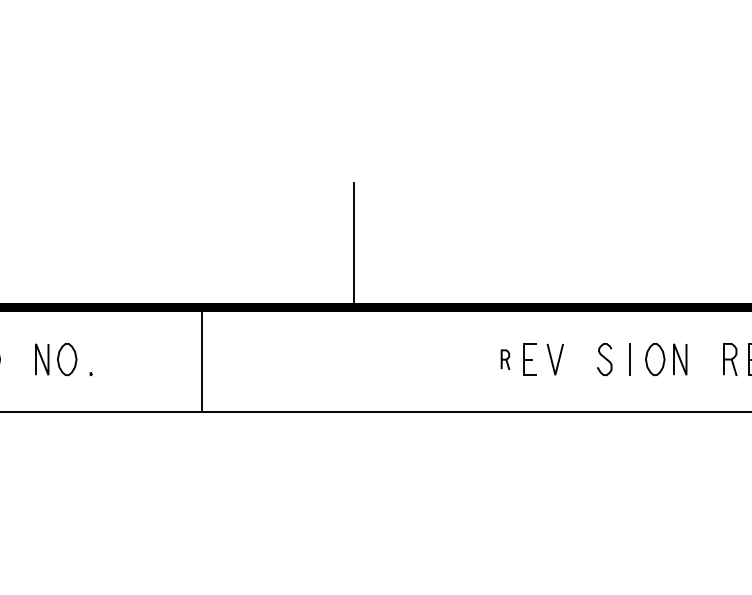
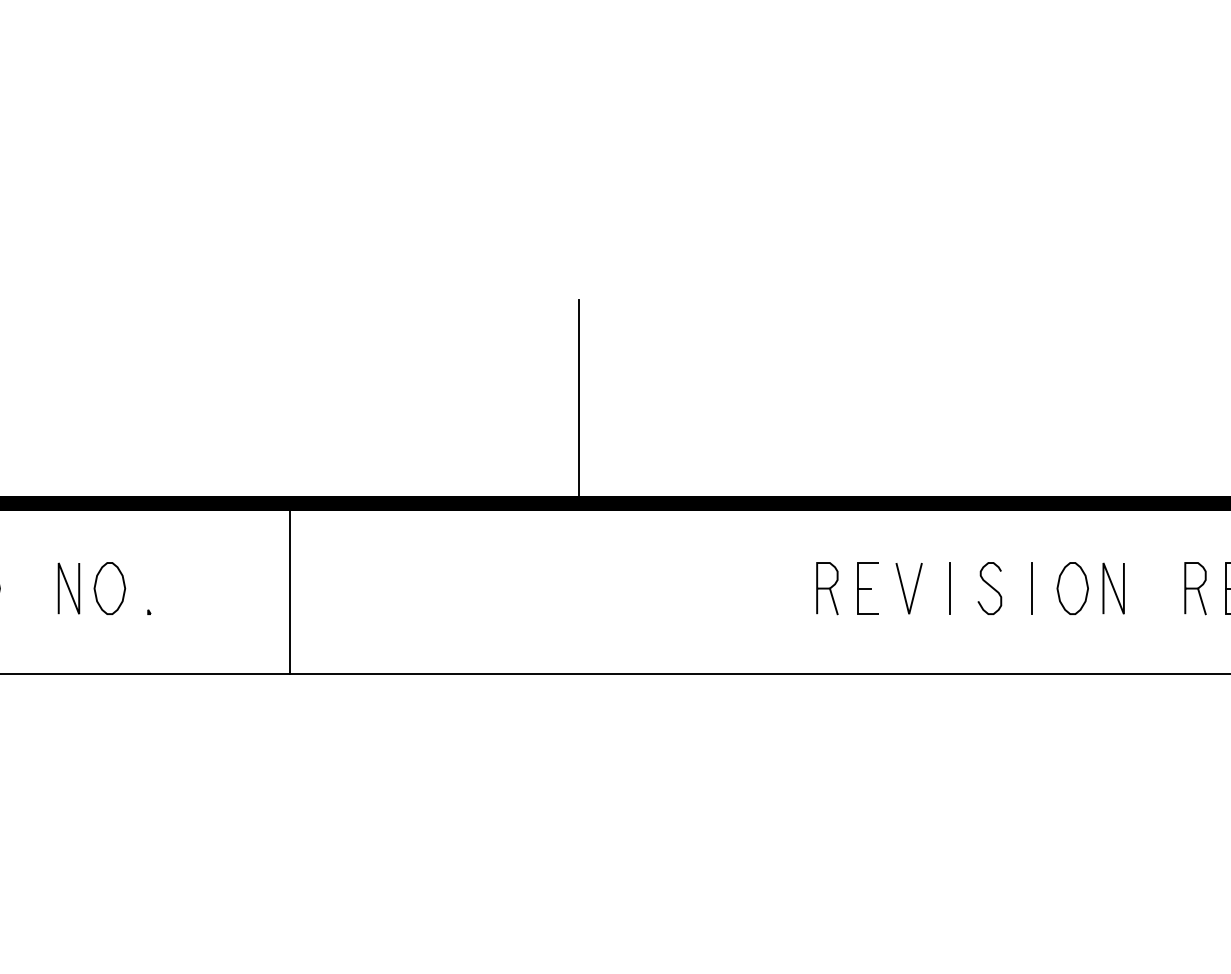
line: (202, 359) -> (290, 588), moved
part: (505, 359) -> (827, 588), size x1.67
line: (580, 359) -> (950, 588), added

